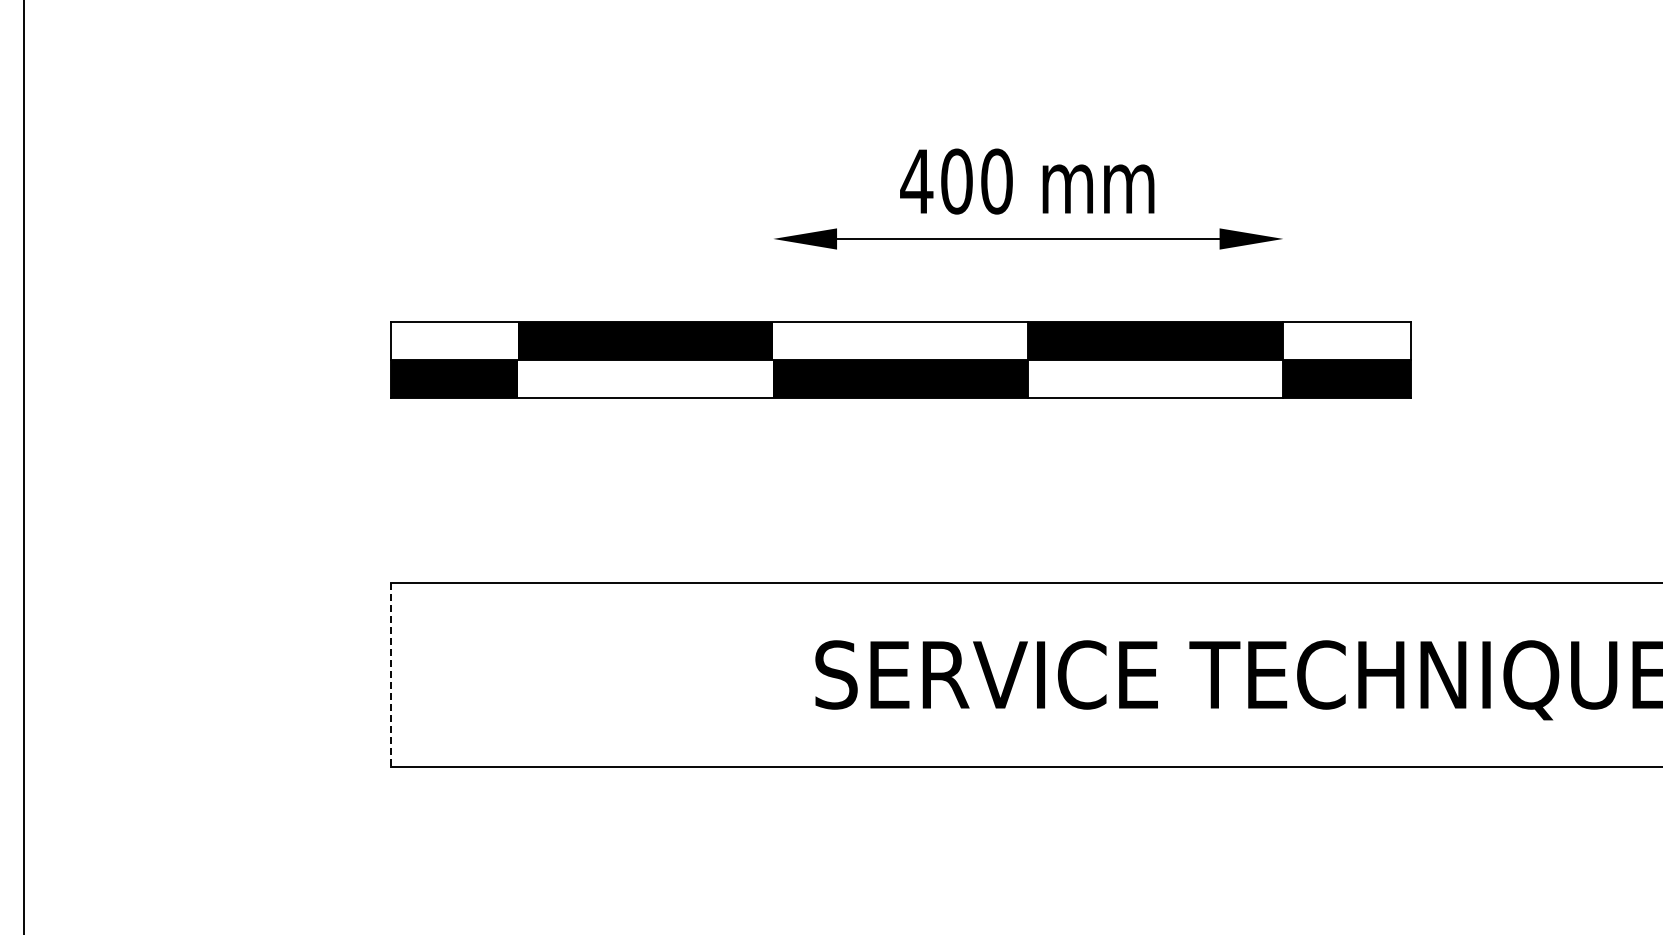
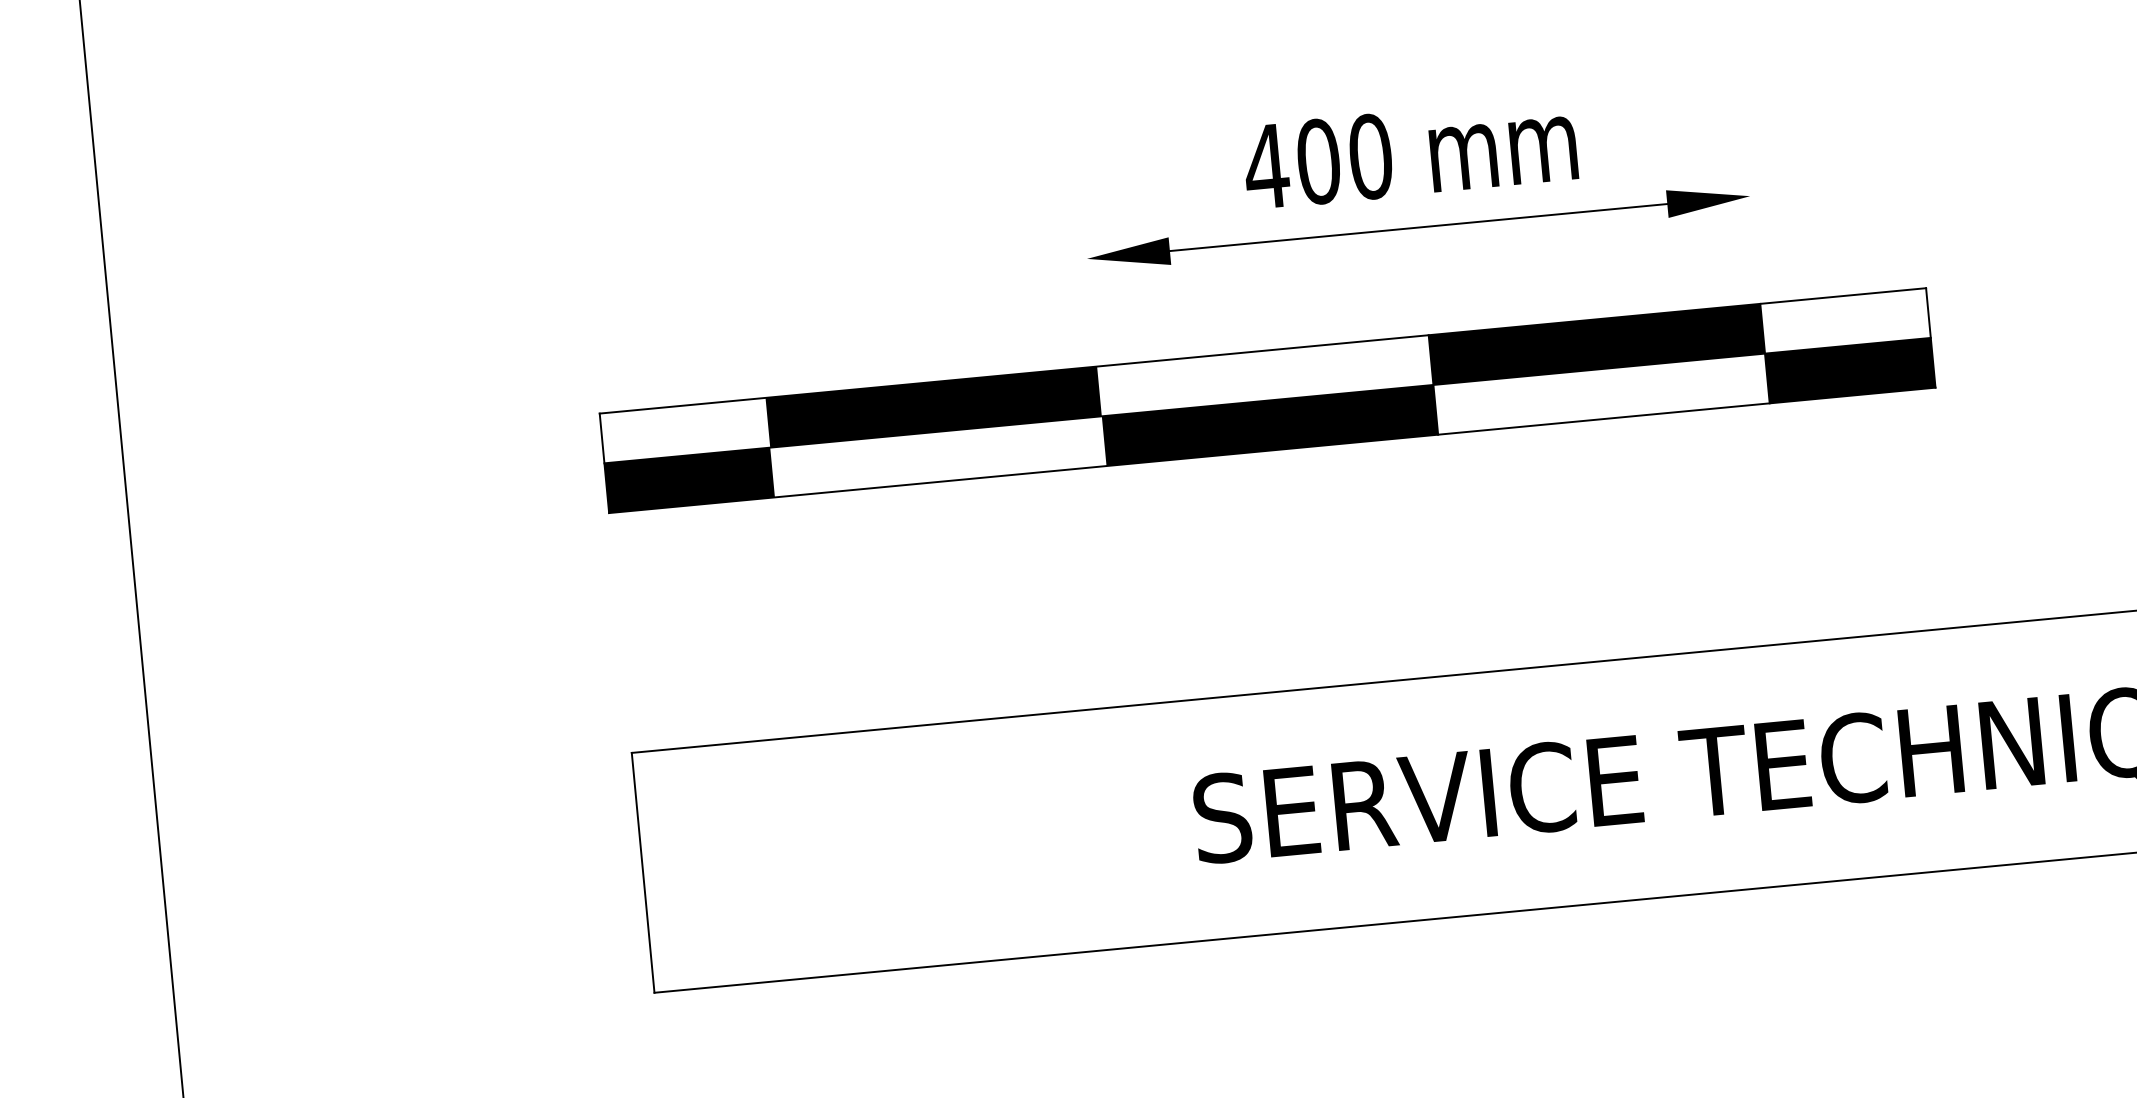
line: (390, 675) -> (642, 873), dashed -> solid

